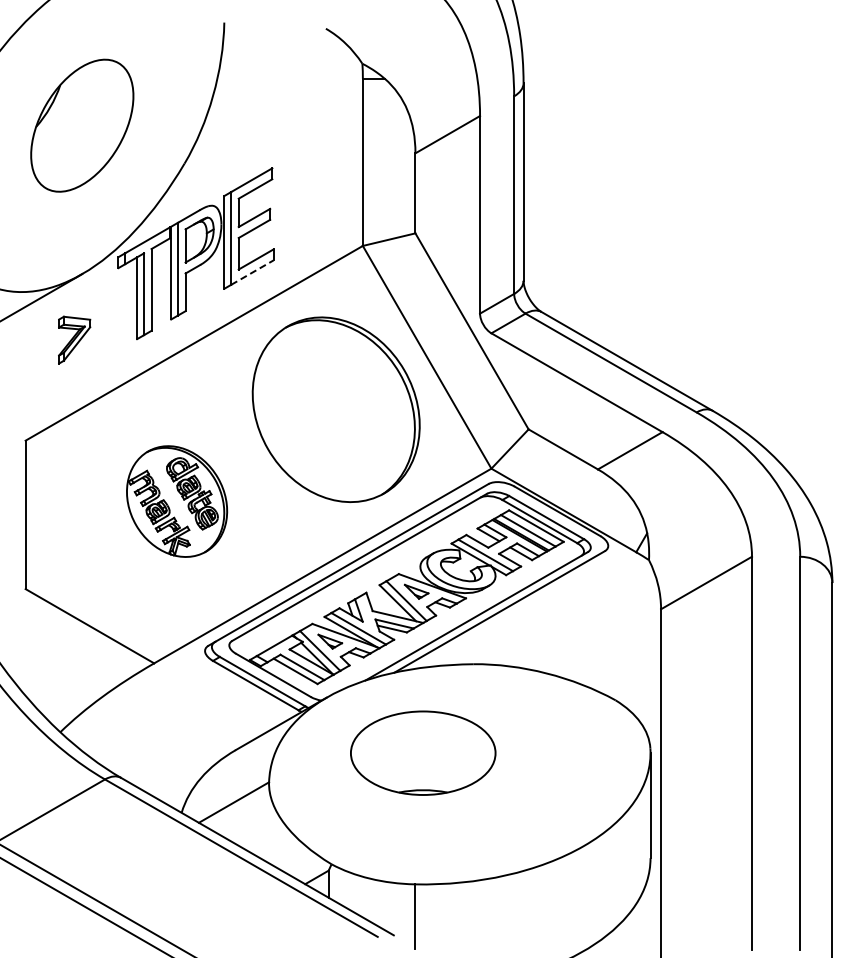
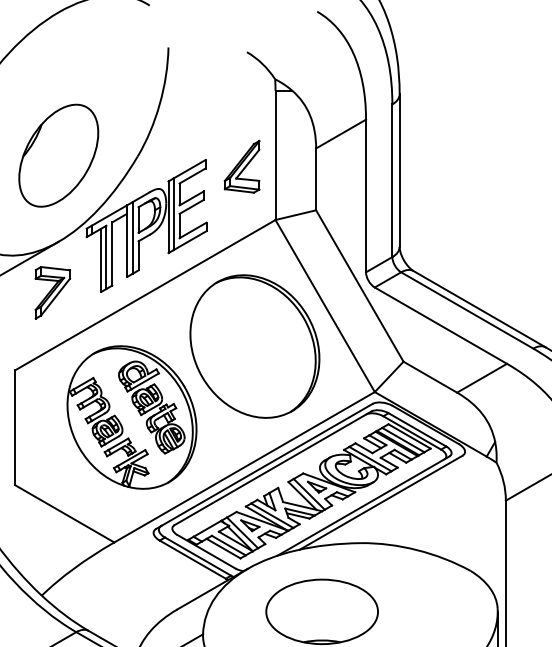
part: (82, 125) -> (58, 155), moved
part: (319, 176) -> (242, 166), added
line: (252, 272) -> (190, 240), dashed -> solid
part: (74, 339) -> (52, 292), size x1.43
part: (176, 501) -> (131, 417), size x1.67

